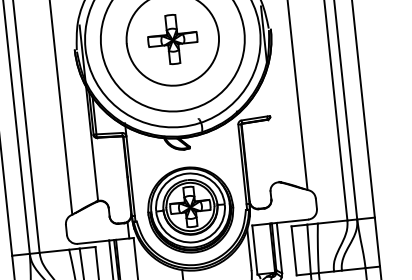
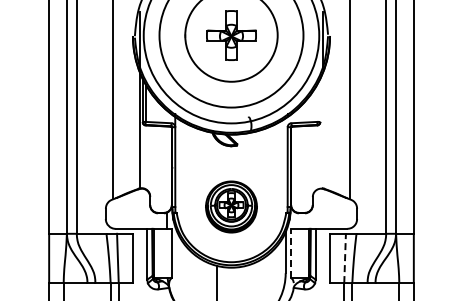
part: (190, 209) -> (231, 206), size x0.6
line: (255, 249) -> (291, 253), solid -> dashed
line: (309, 249) -> (345, 258), solid -> dashed

